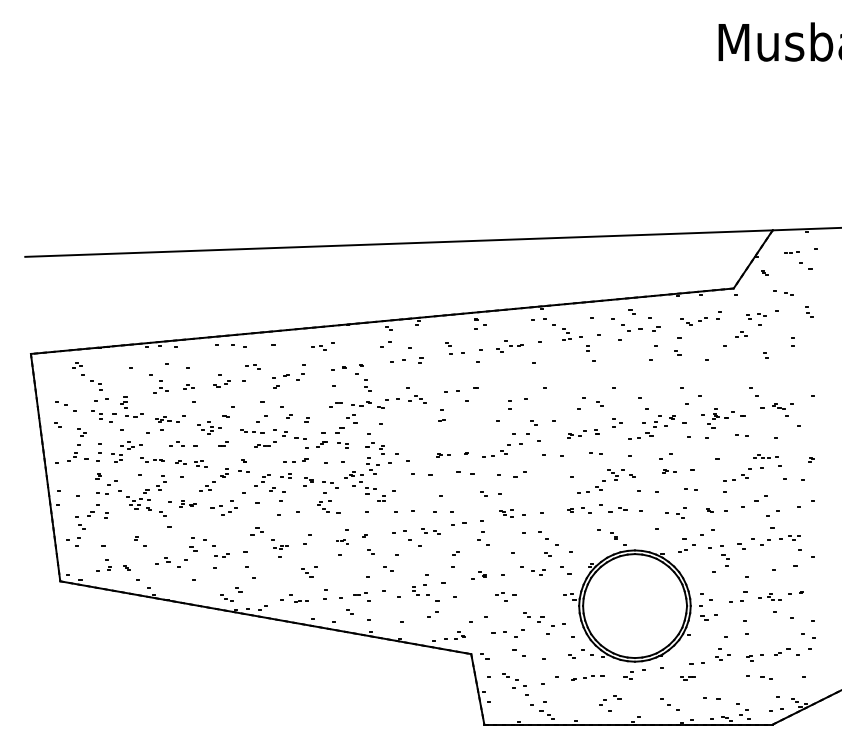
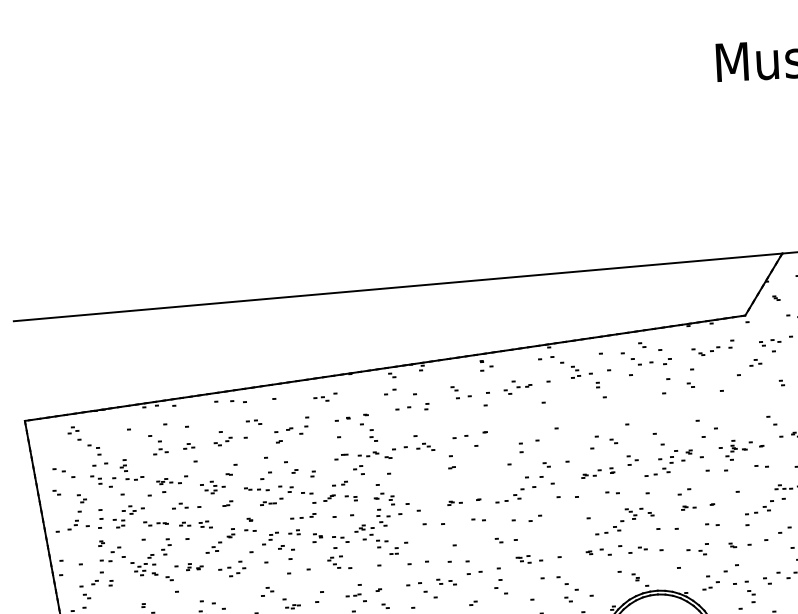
part: (332, 430) -> (339, 483), size x0.62
part: (464, 472) -> (477, 519), size x0.71
part: (342, 542) -> (356, 598), size x1.67

